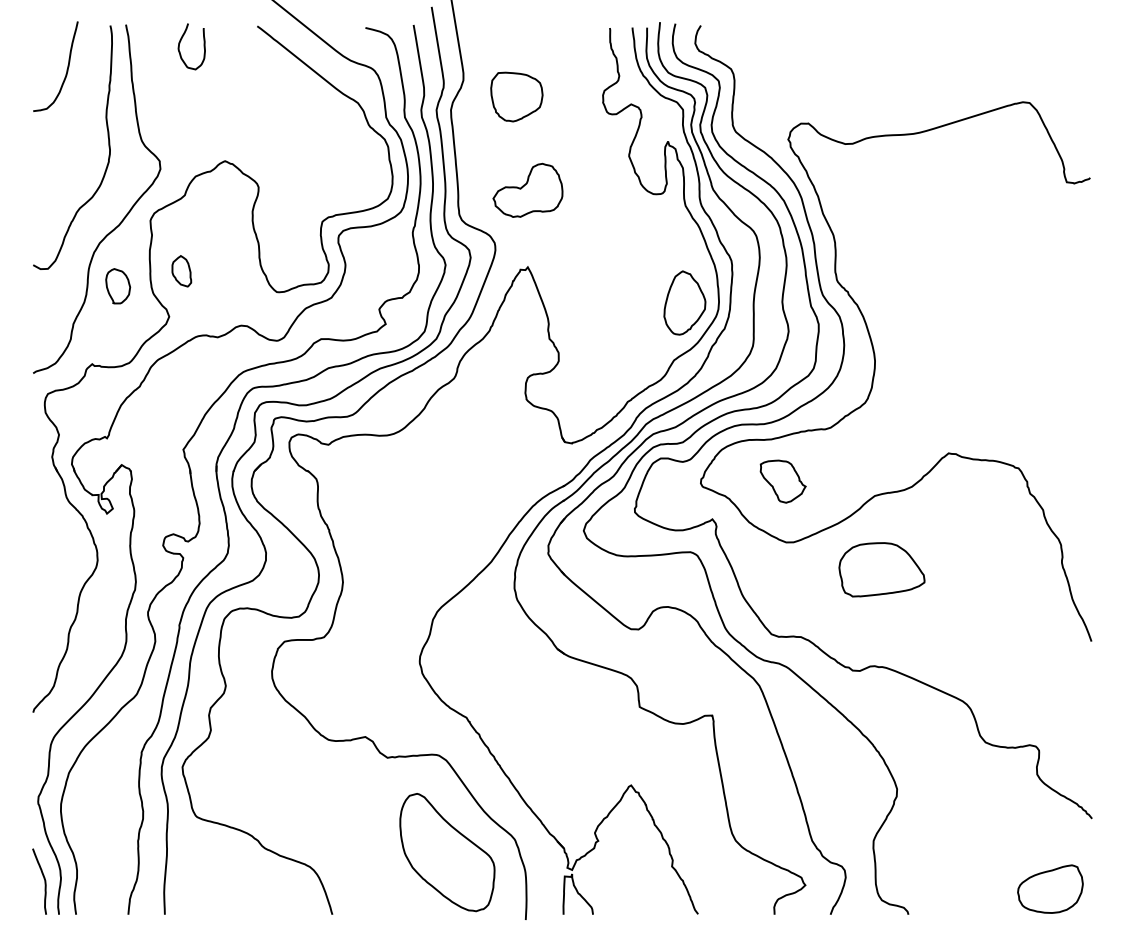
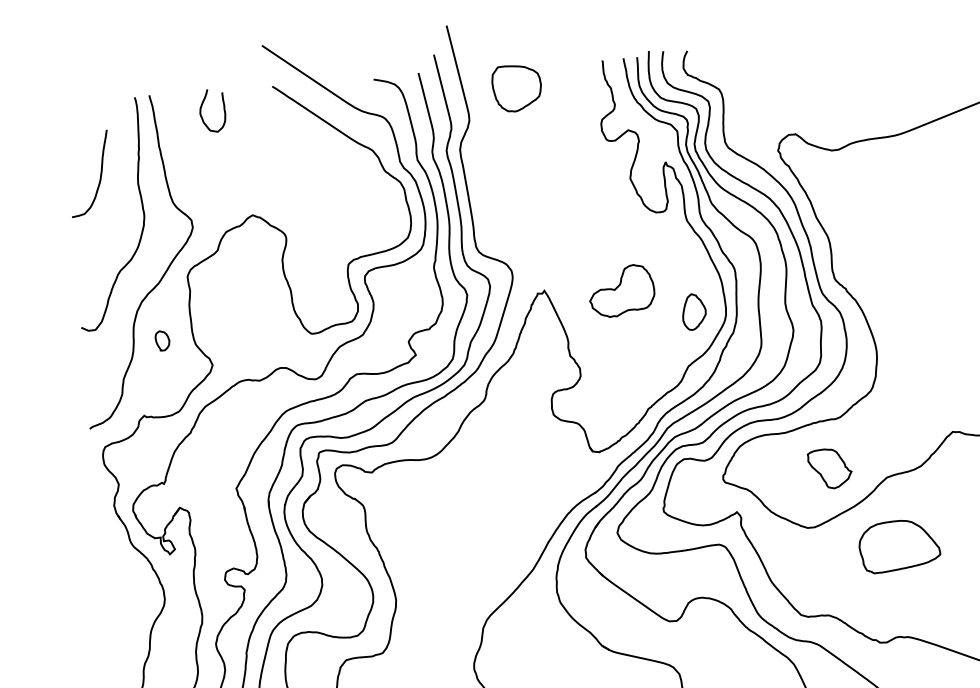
curve: (66, 69) -> (99, 175), moved
part: (516, 96) -> (516, 87), moved
part: (527, 189) -> (621, 290), moved
part: (181, 271) -> (220, 321), removed
part: (118, 286) -> (162, 340), size x0.6
part: (684, 302) -> (693, 311), size x0.6
part: (782, 481) -> (829, 468), moved

